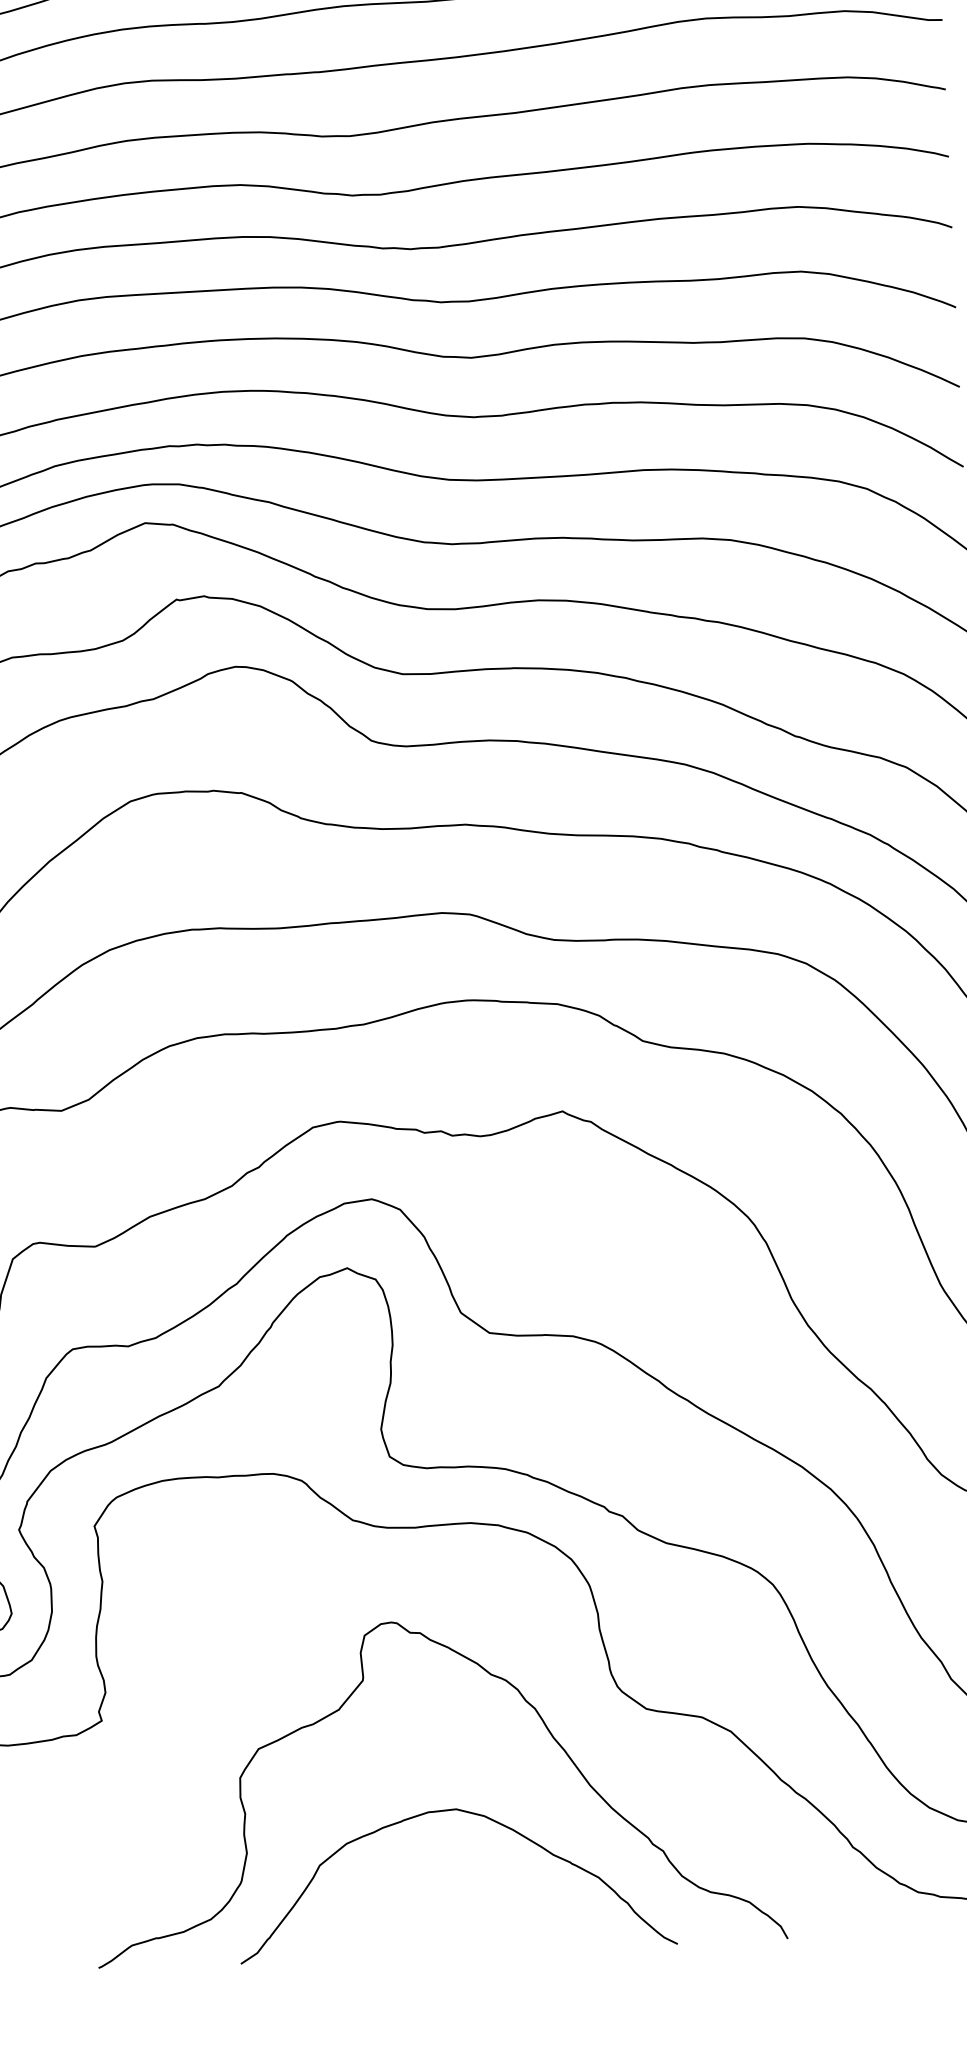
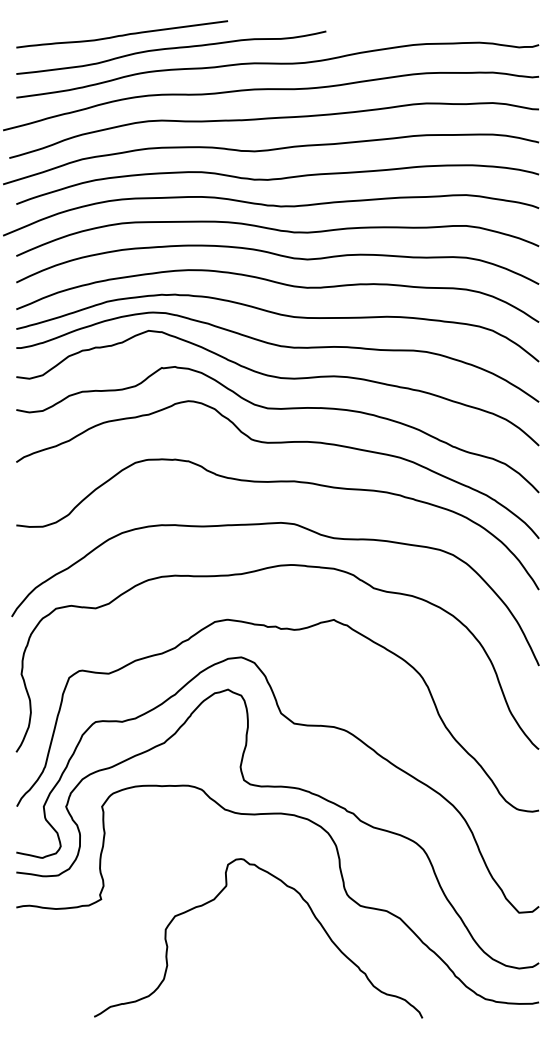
curve: (470, 1815) -> (274, 952), removed

